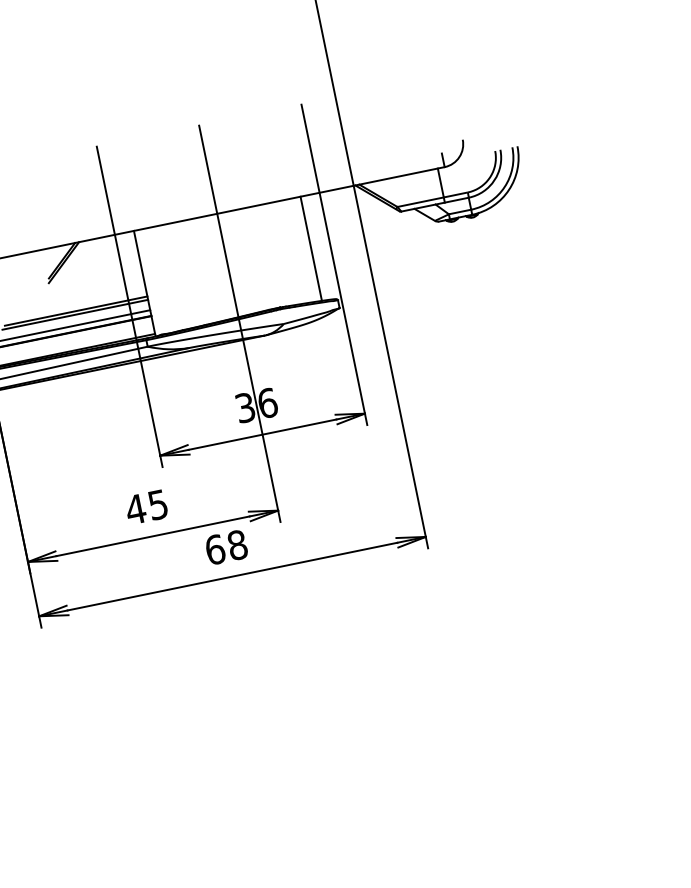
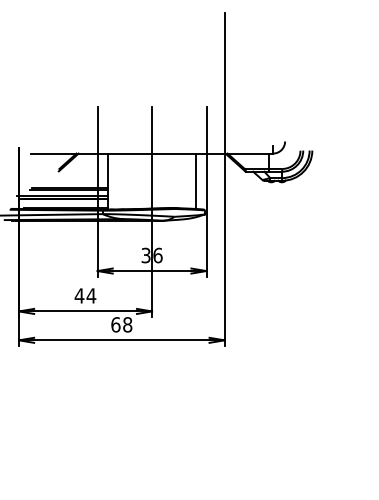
text: (158, 504) -> (91, 295), 45 -> 44

